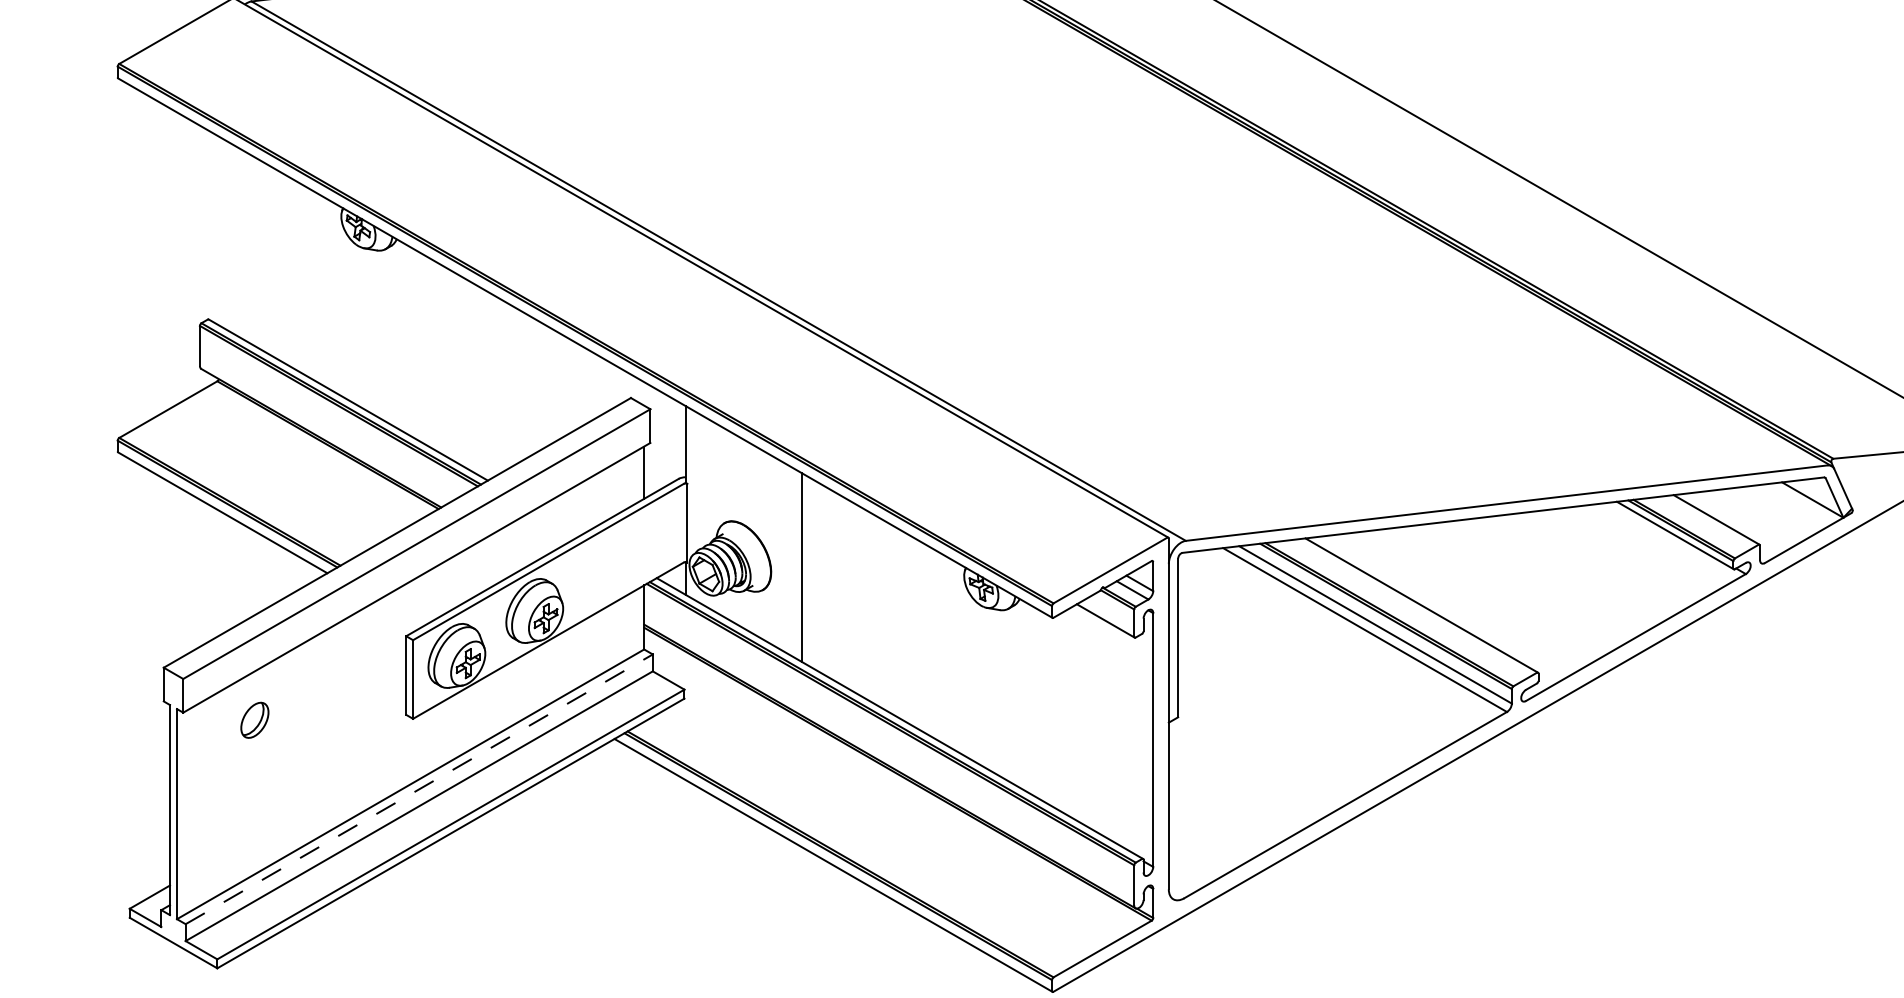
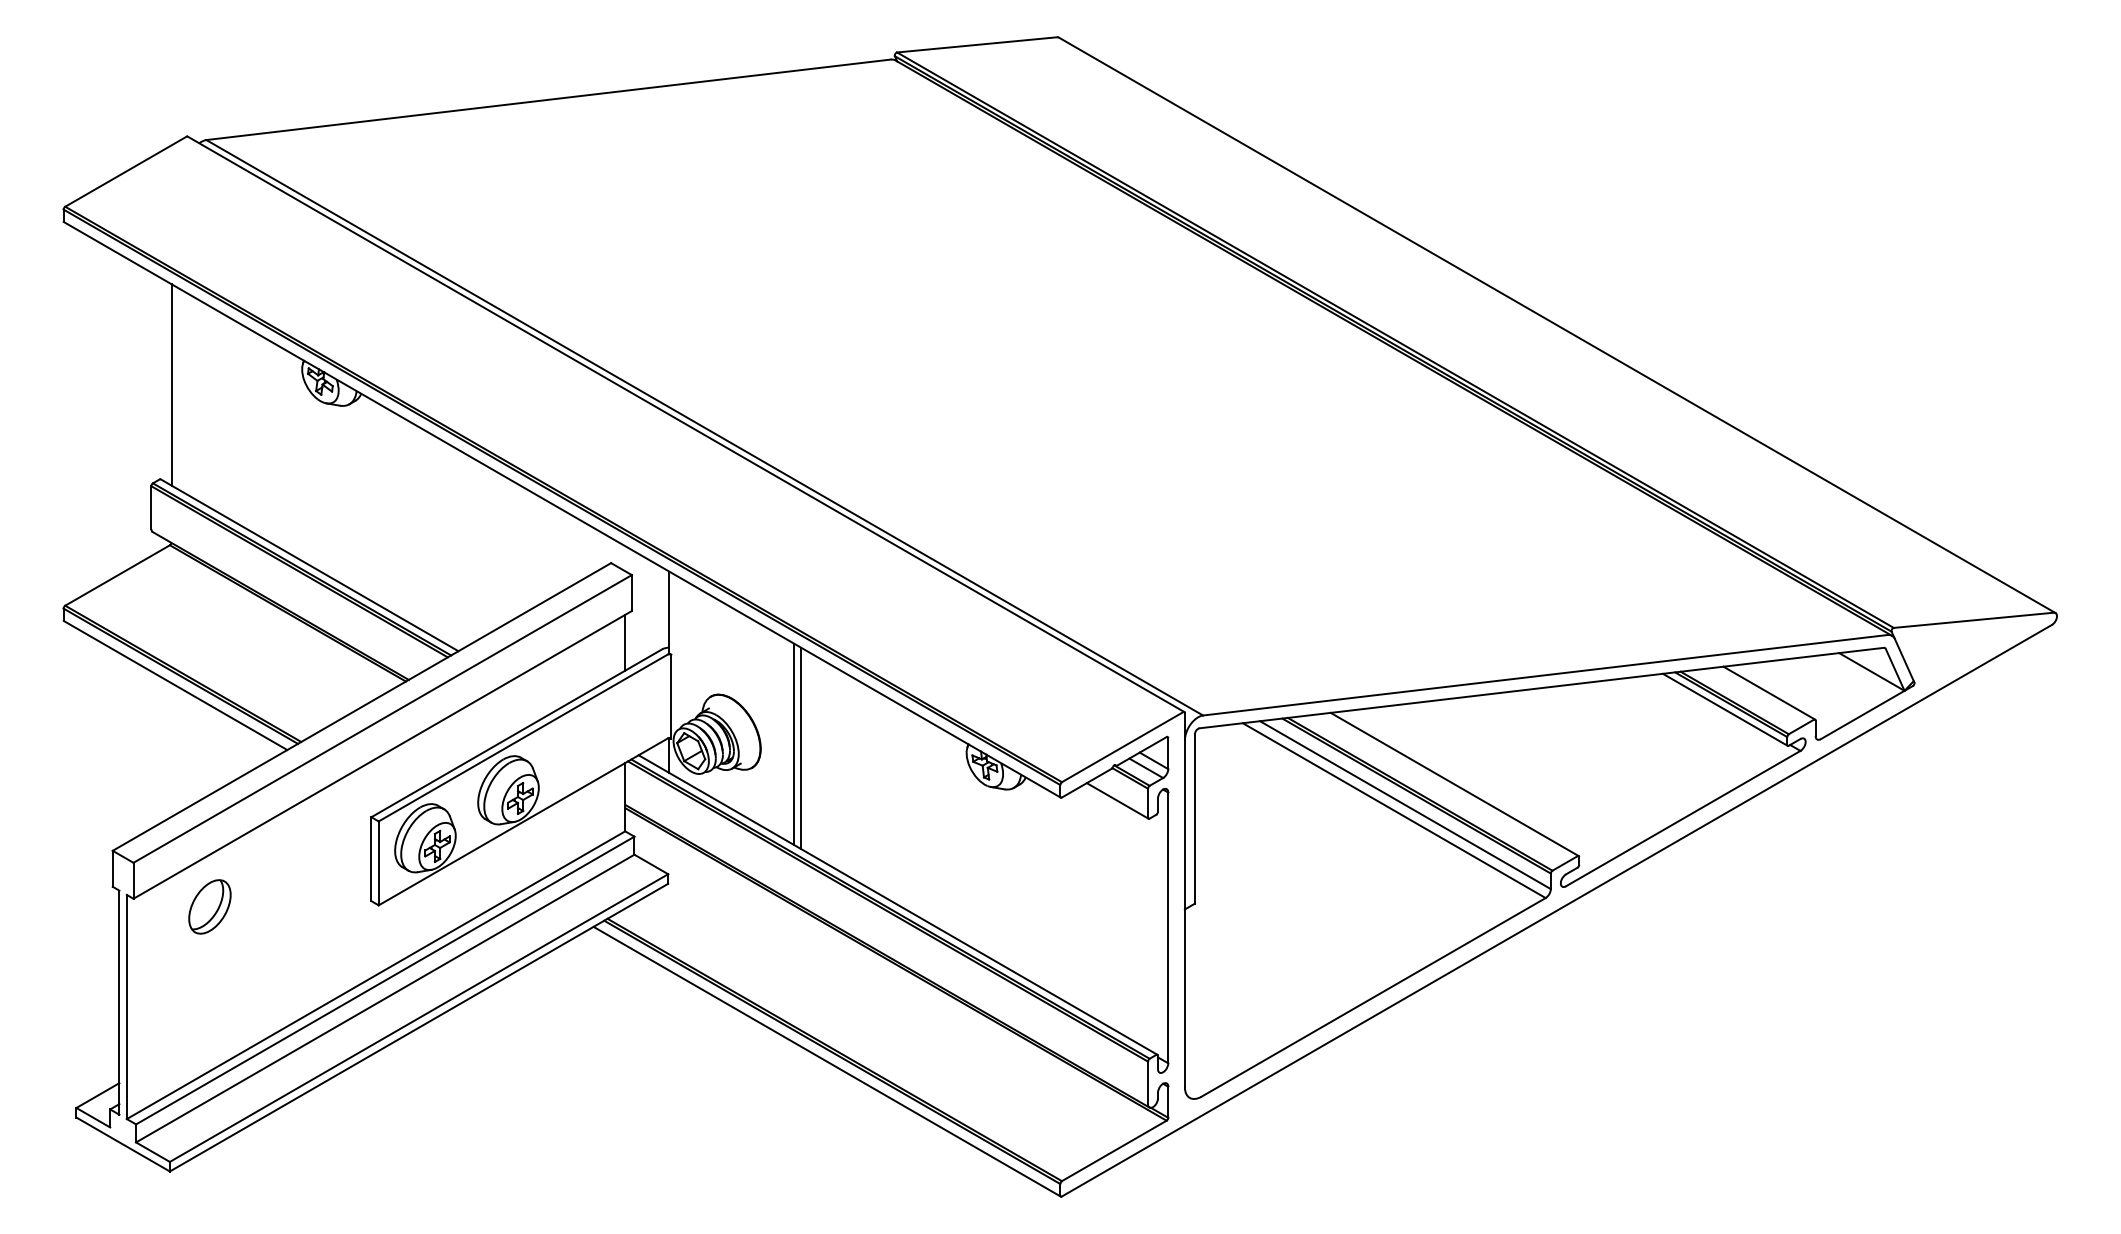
line: (218, 230) -> (171, 384), added
line: (809, 571) -> (801, 748), added
part: (254, 719) -> (209, 906), size x1.43
line: (419, 789) -> (385, 980), dashed -> solid

